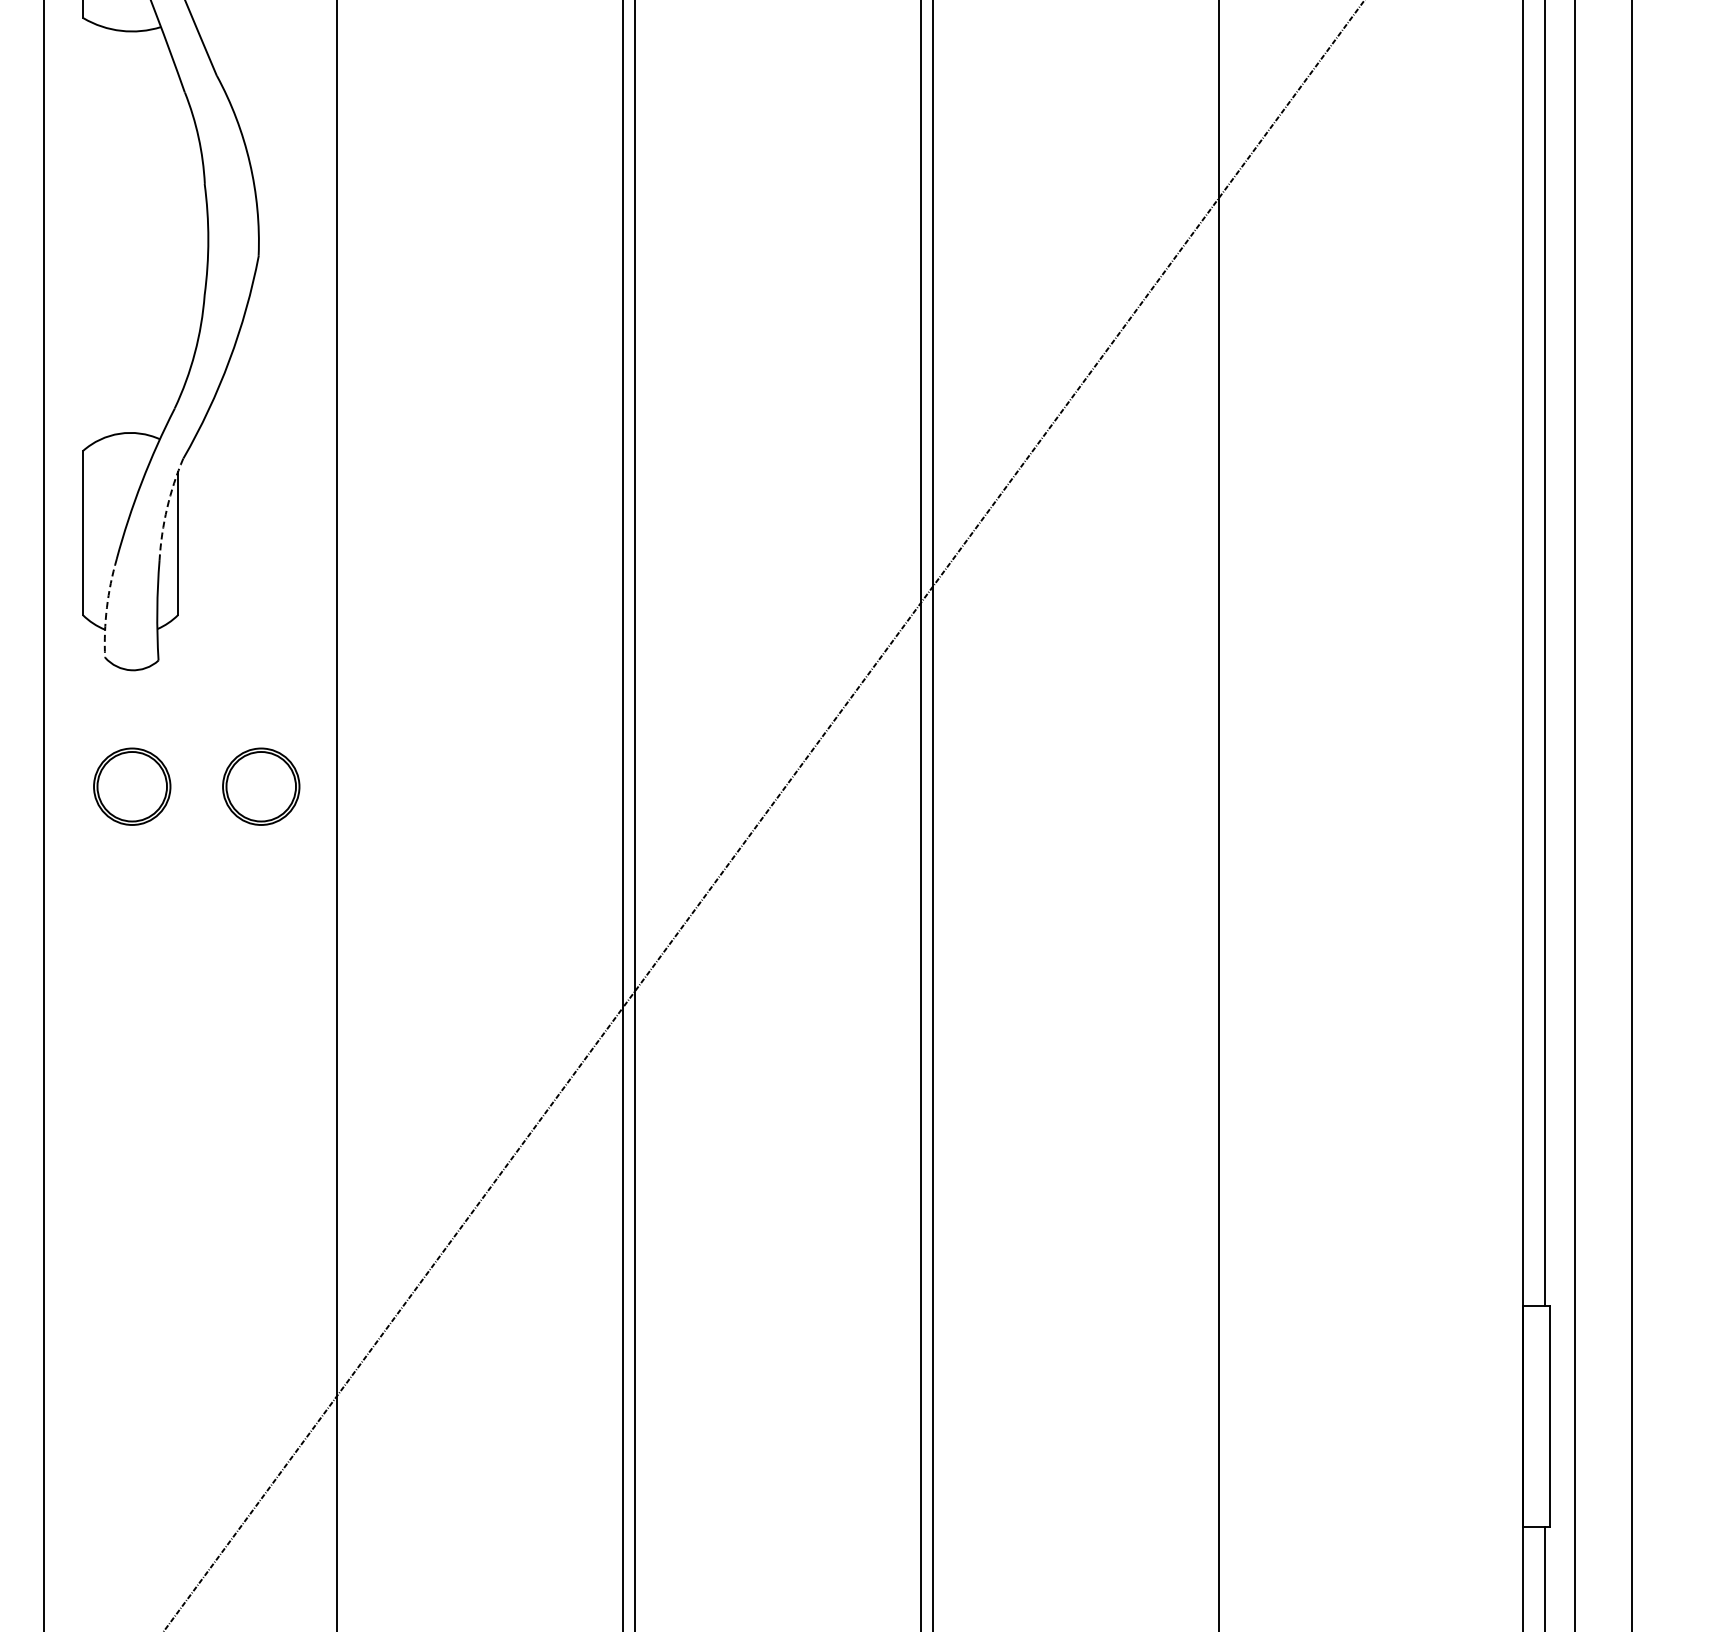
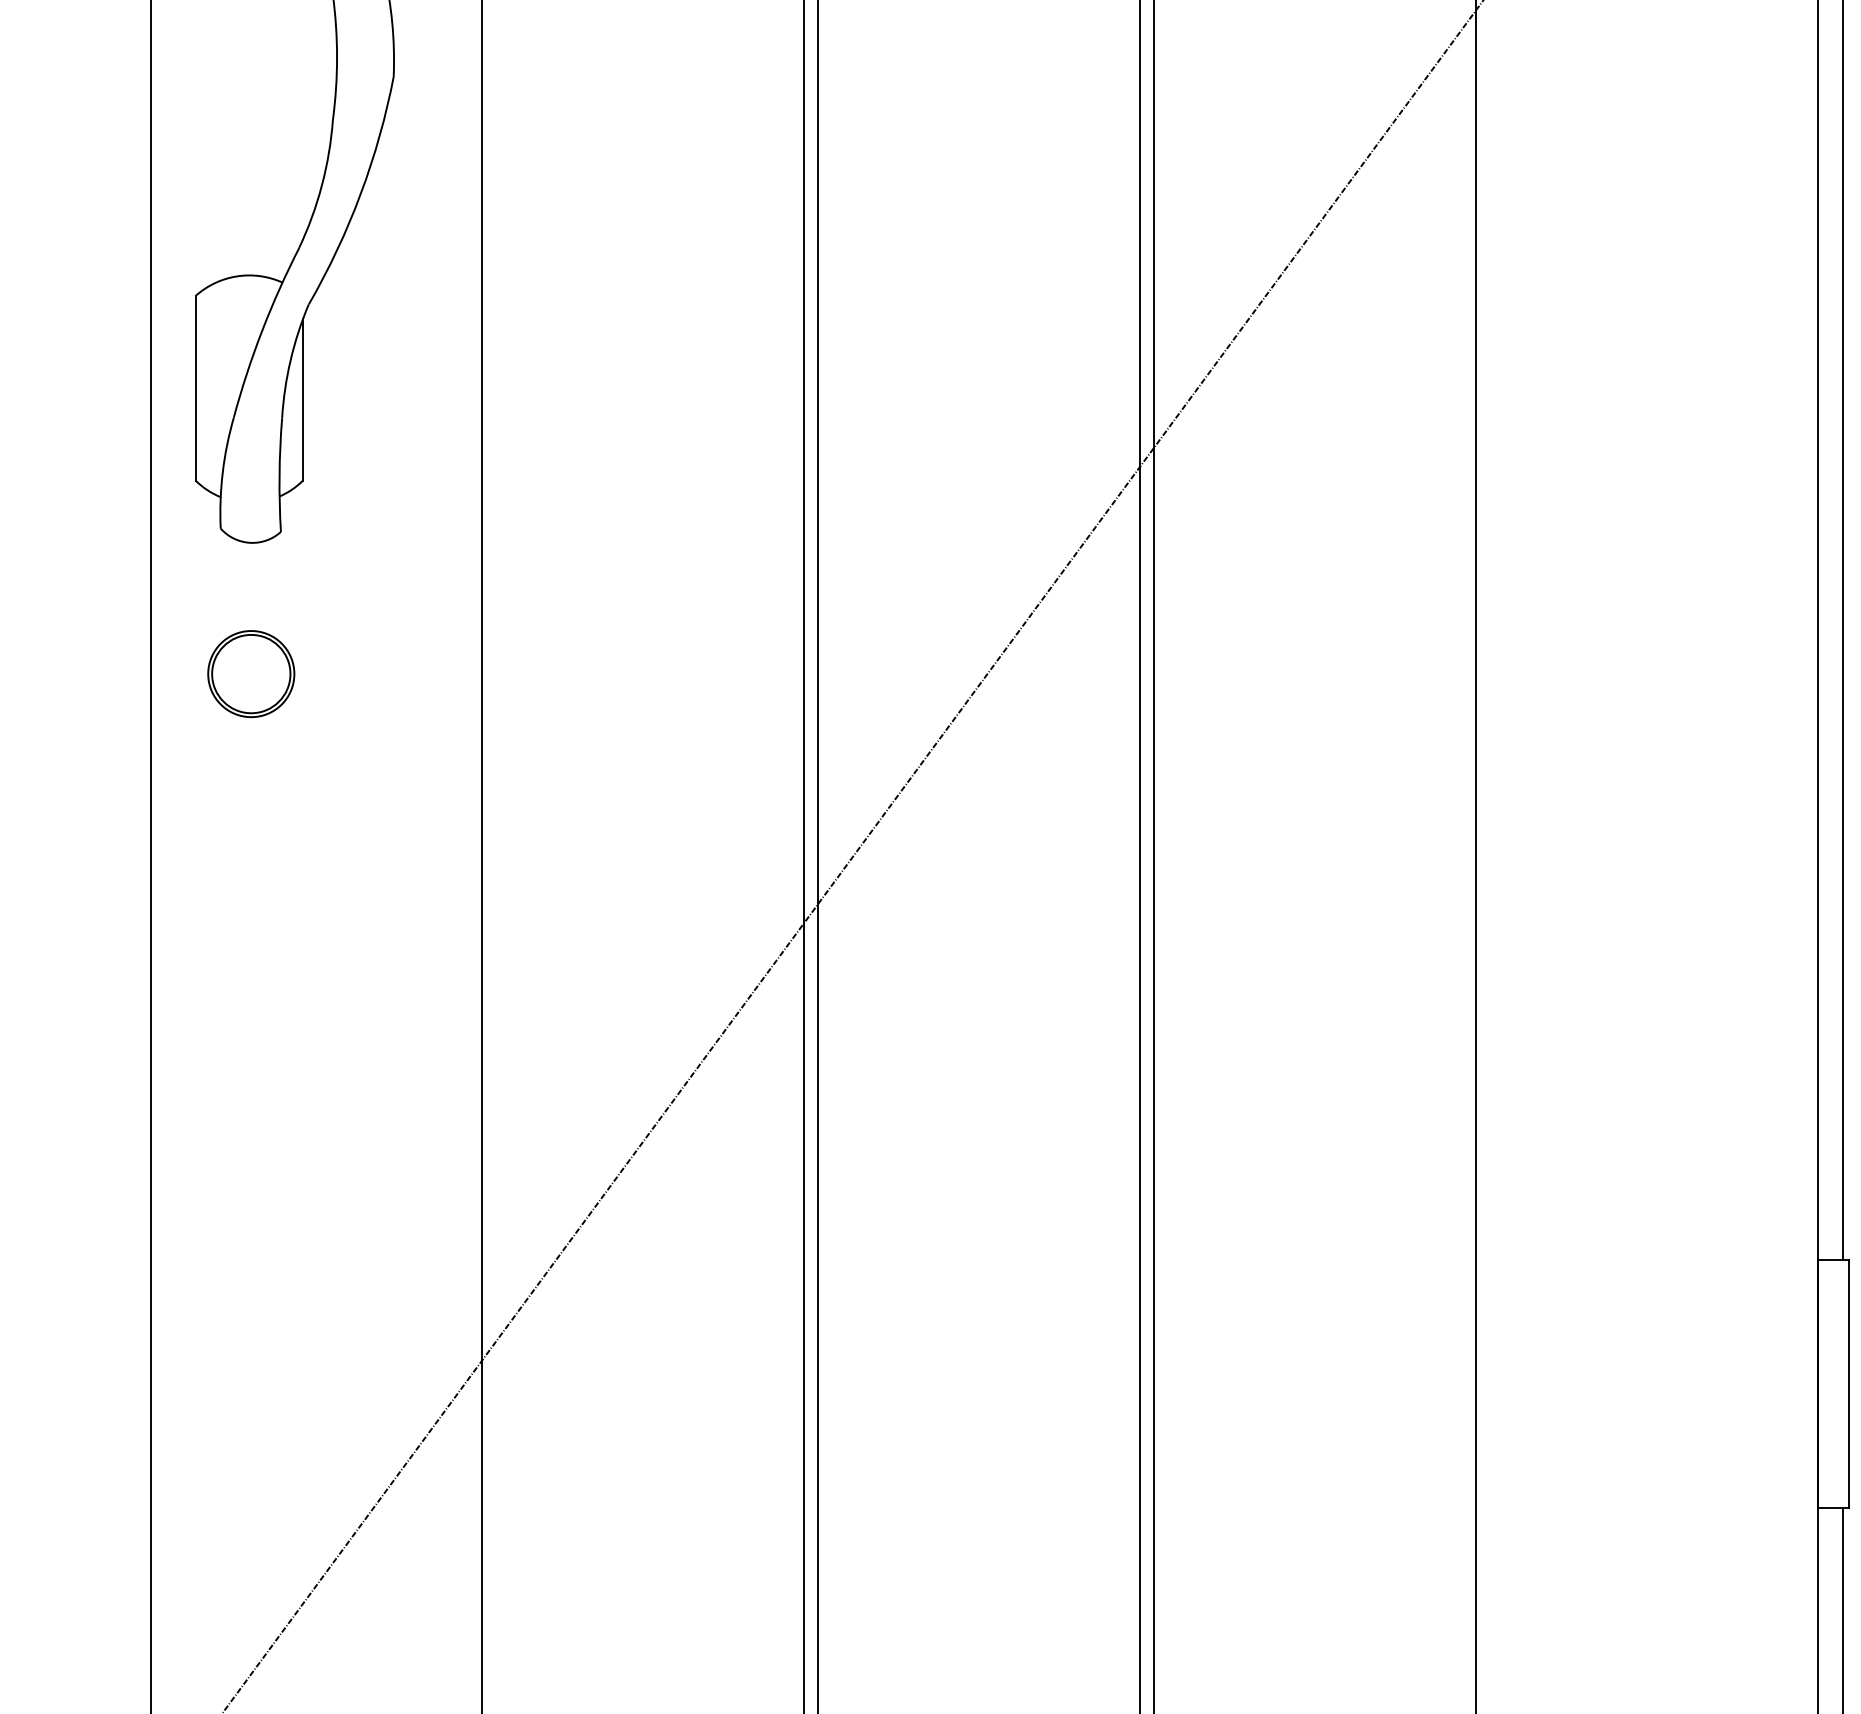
arc: (167, 508) -> (291, 360), dashed -> solid
arc: (106, 607) -> (222, 472), dashed -> solid
part: (261, 786) -> (396, 673), removed

